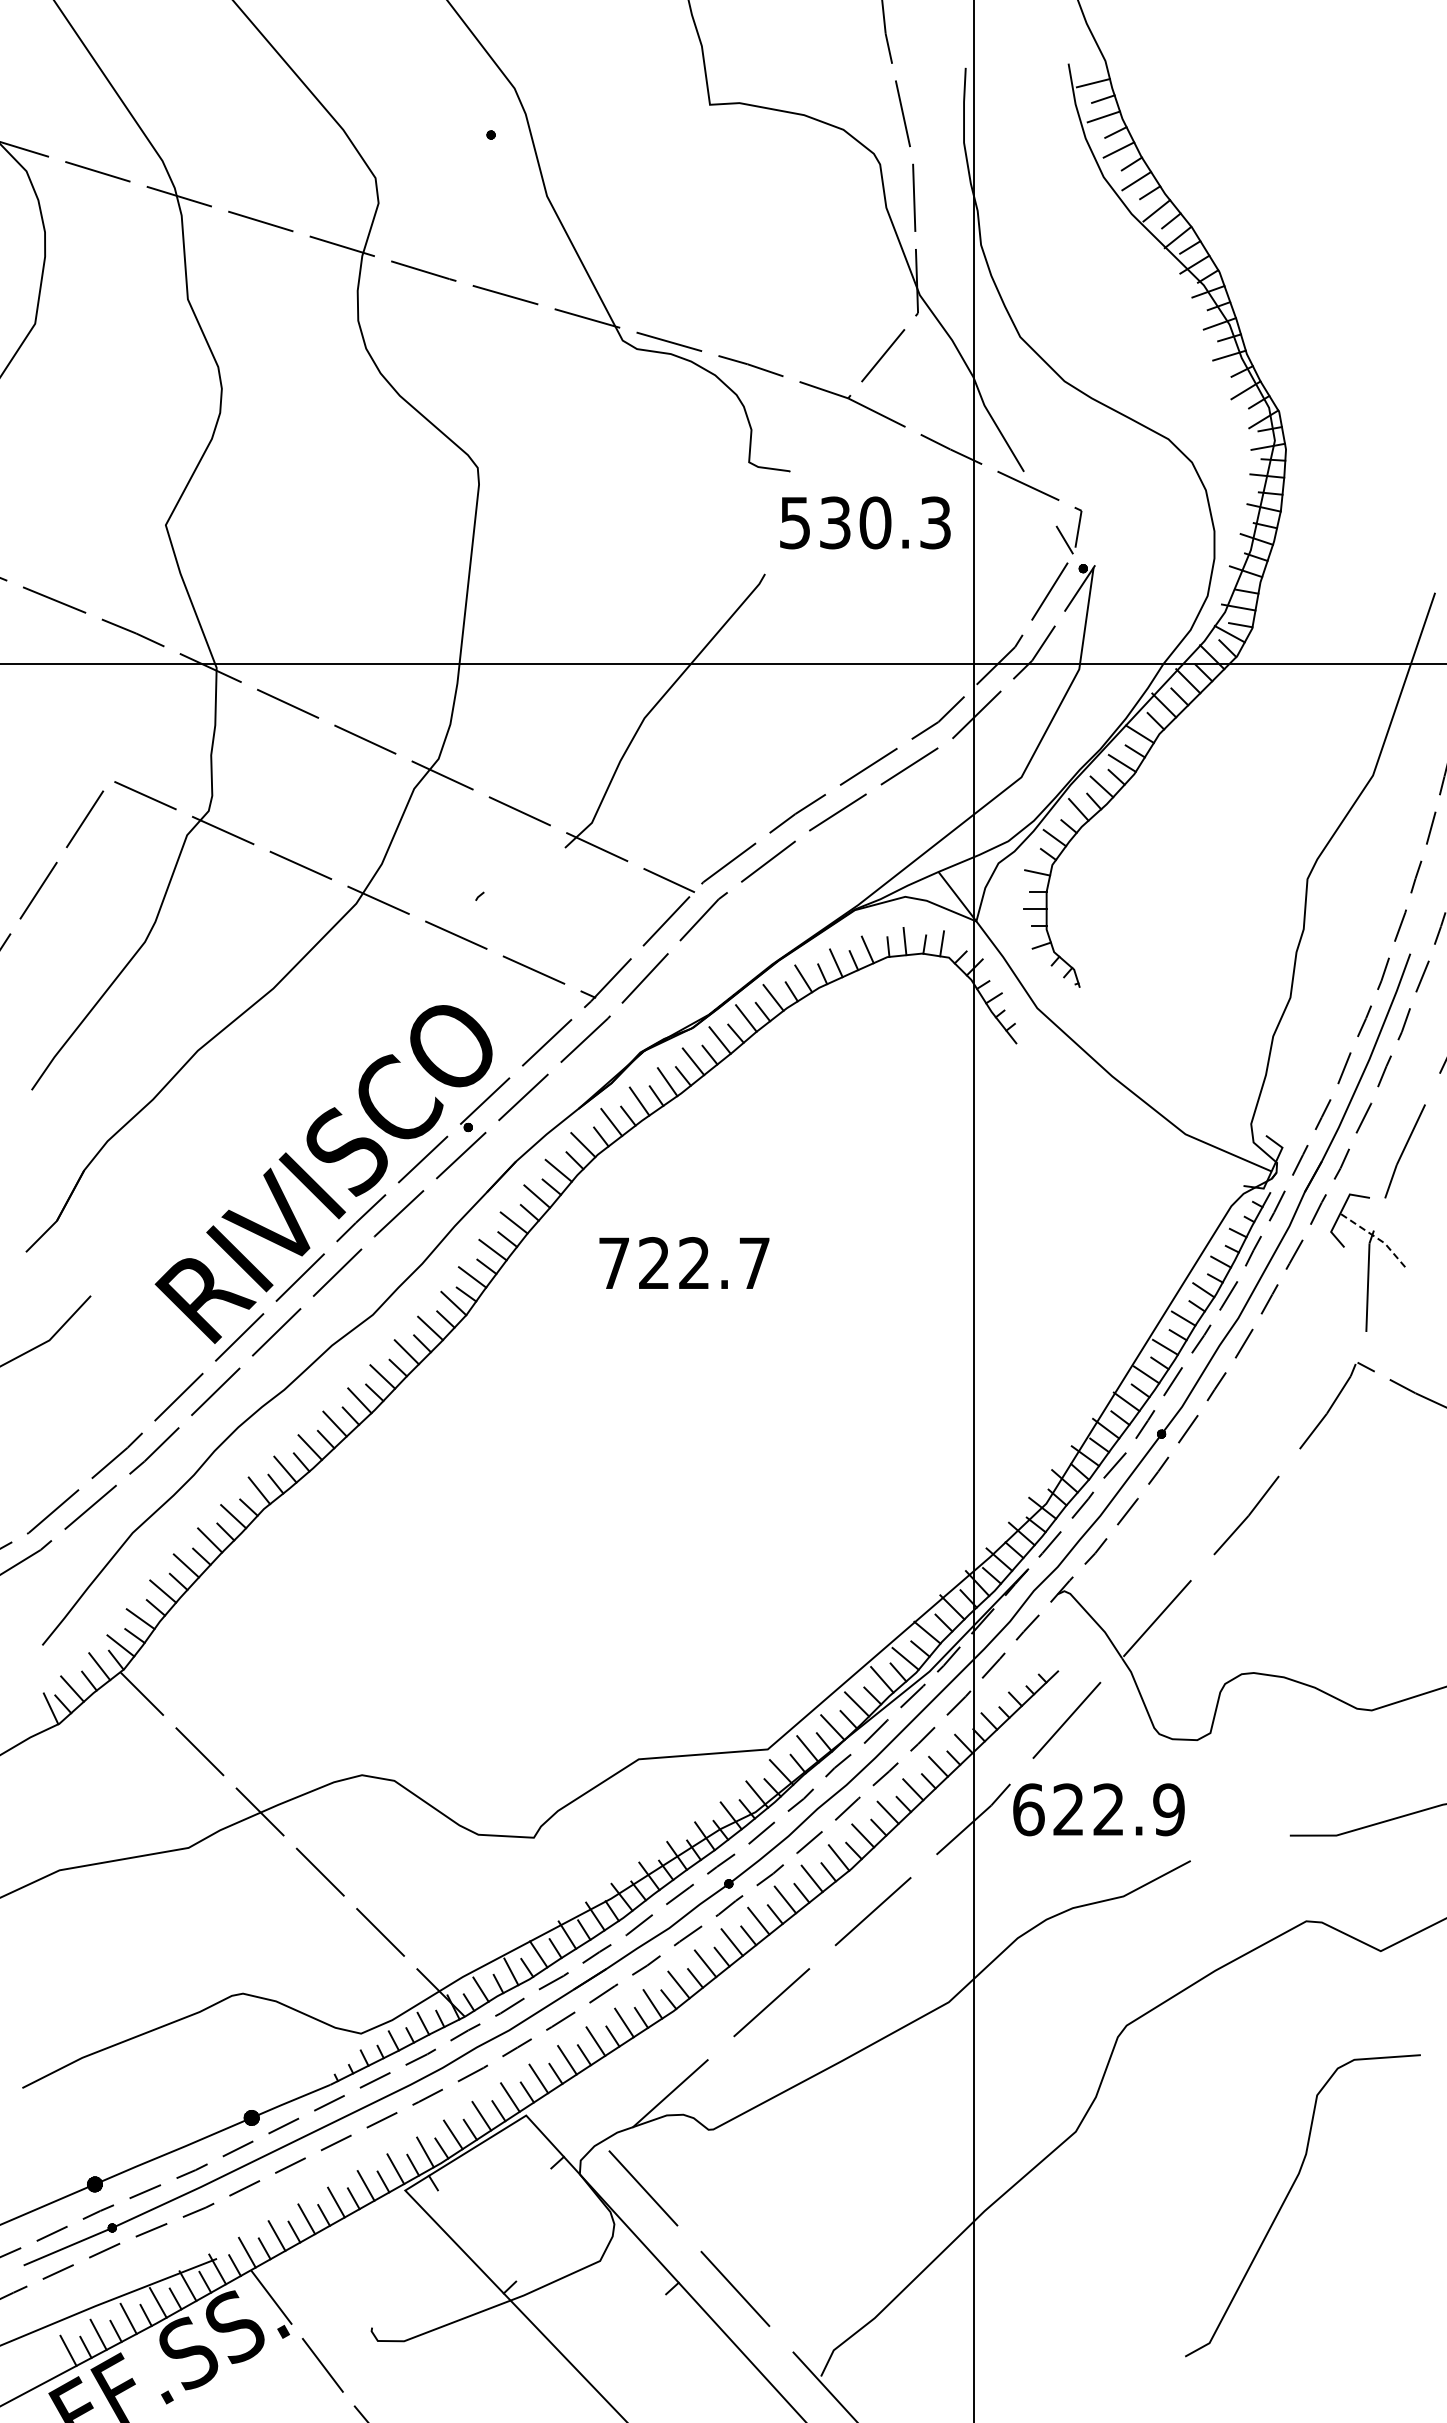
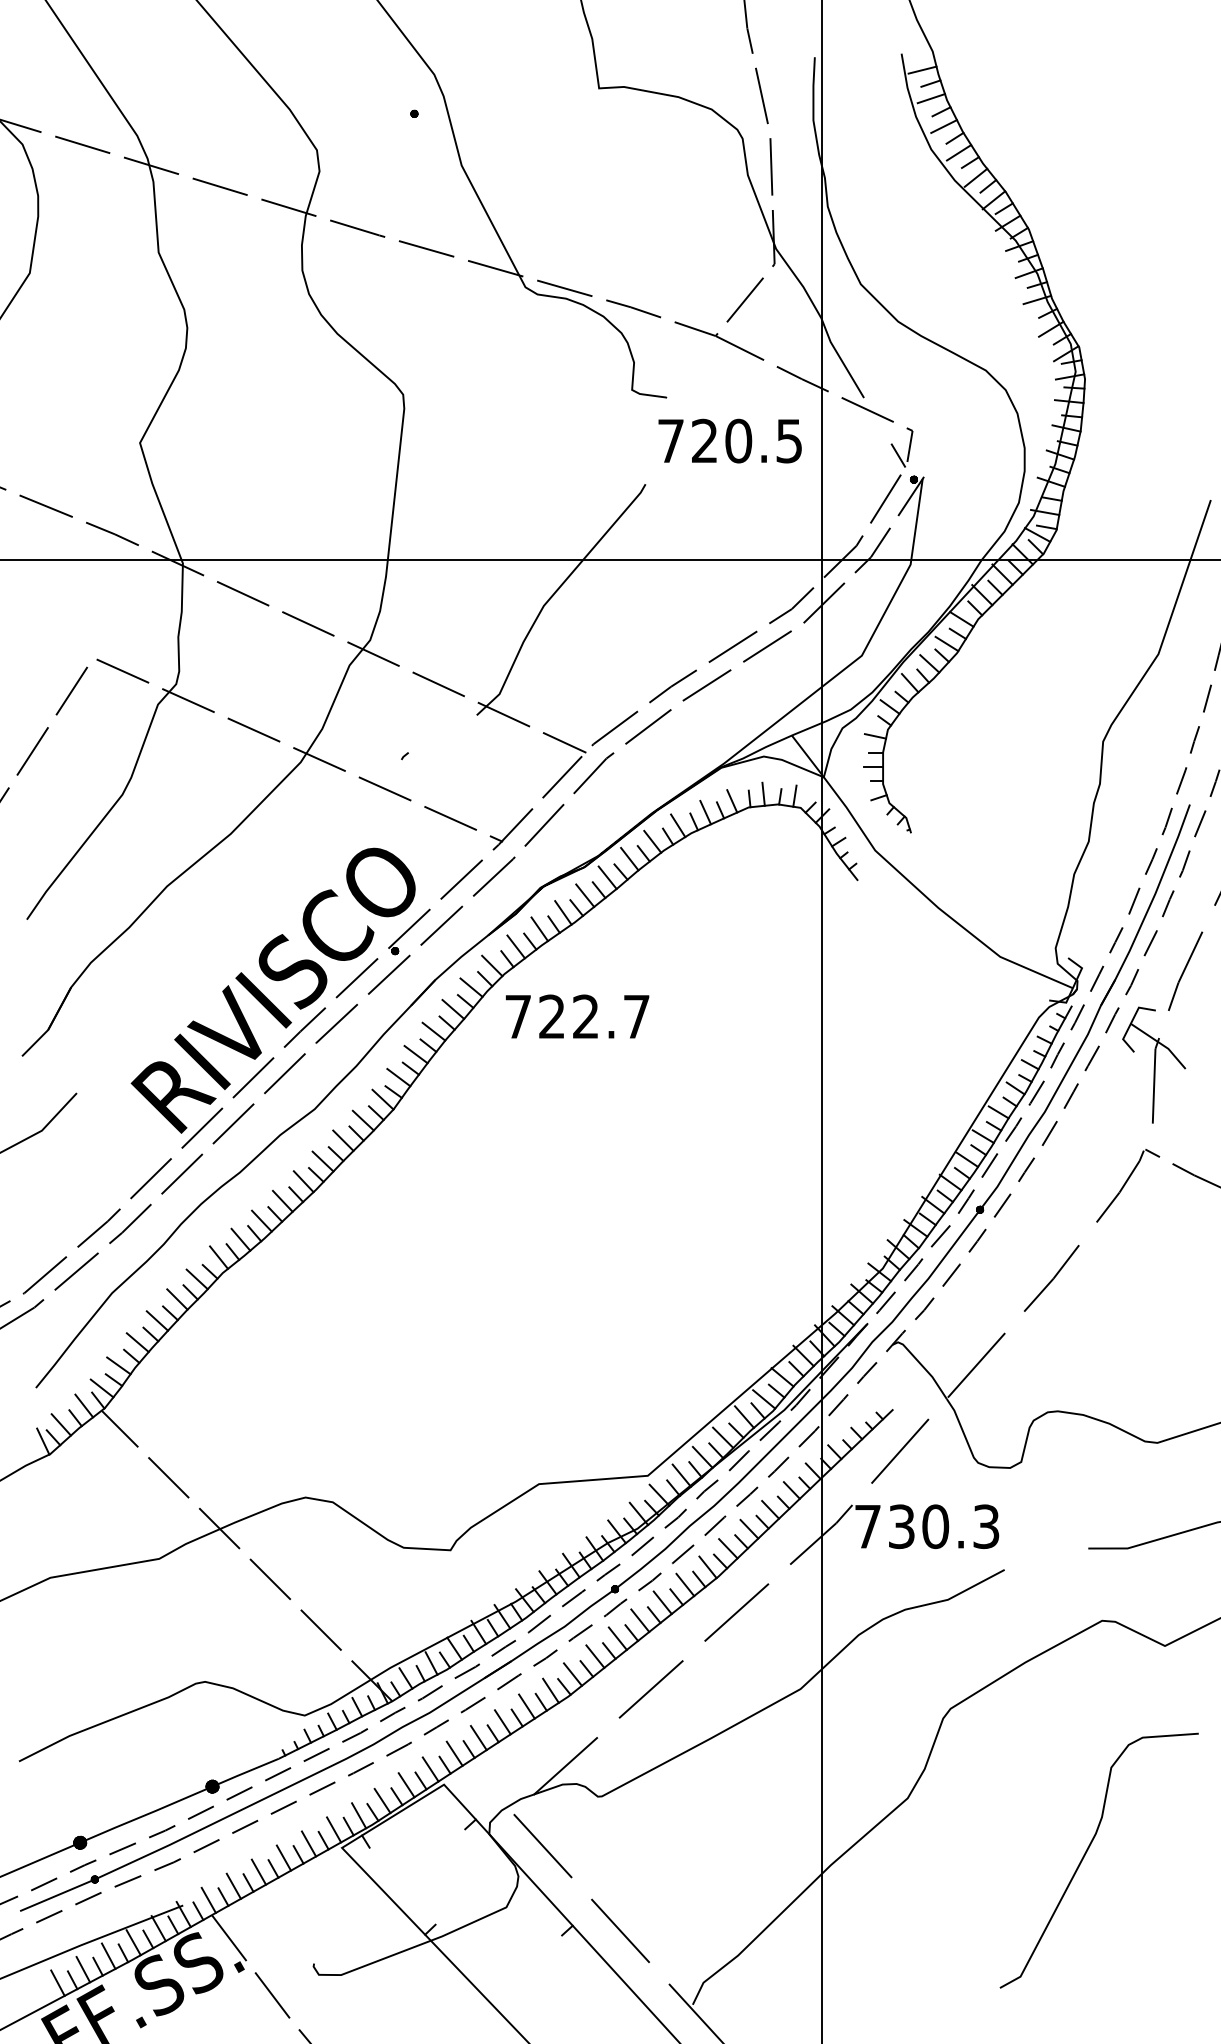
text: (865, 522) -> (730, 440), 530.3 -> 720.5
line: (1375, 1237) -> (1160, 1043), dashed -> solid
text: (684, 1262) -> (577, 1016), moved
text: (1098, 1809) -> (926, 1526), 622.9 -> 730.3

